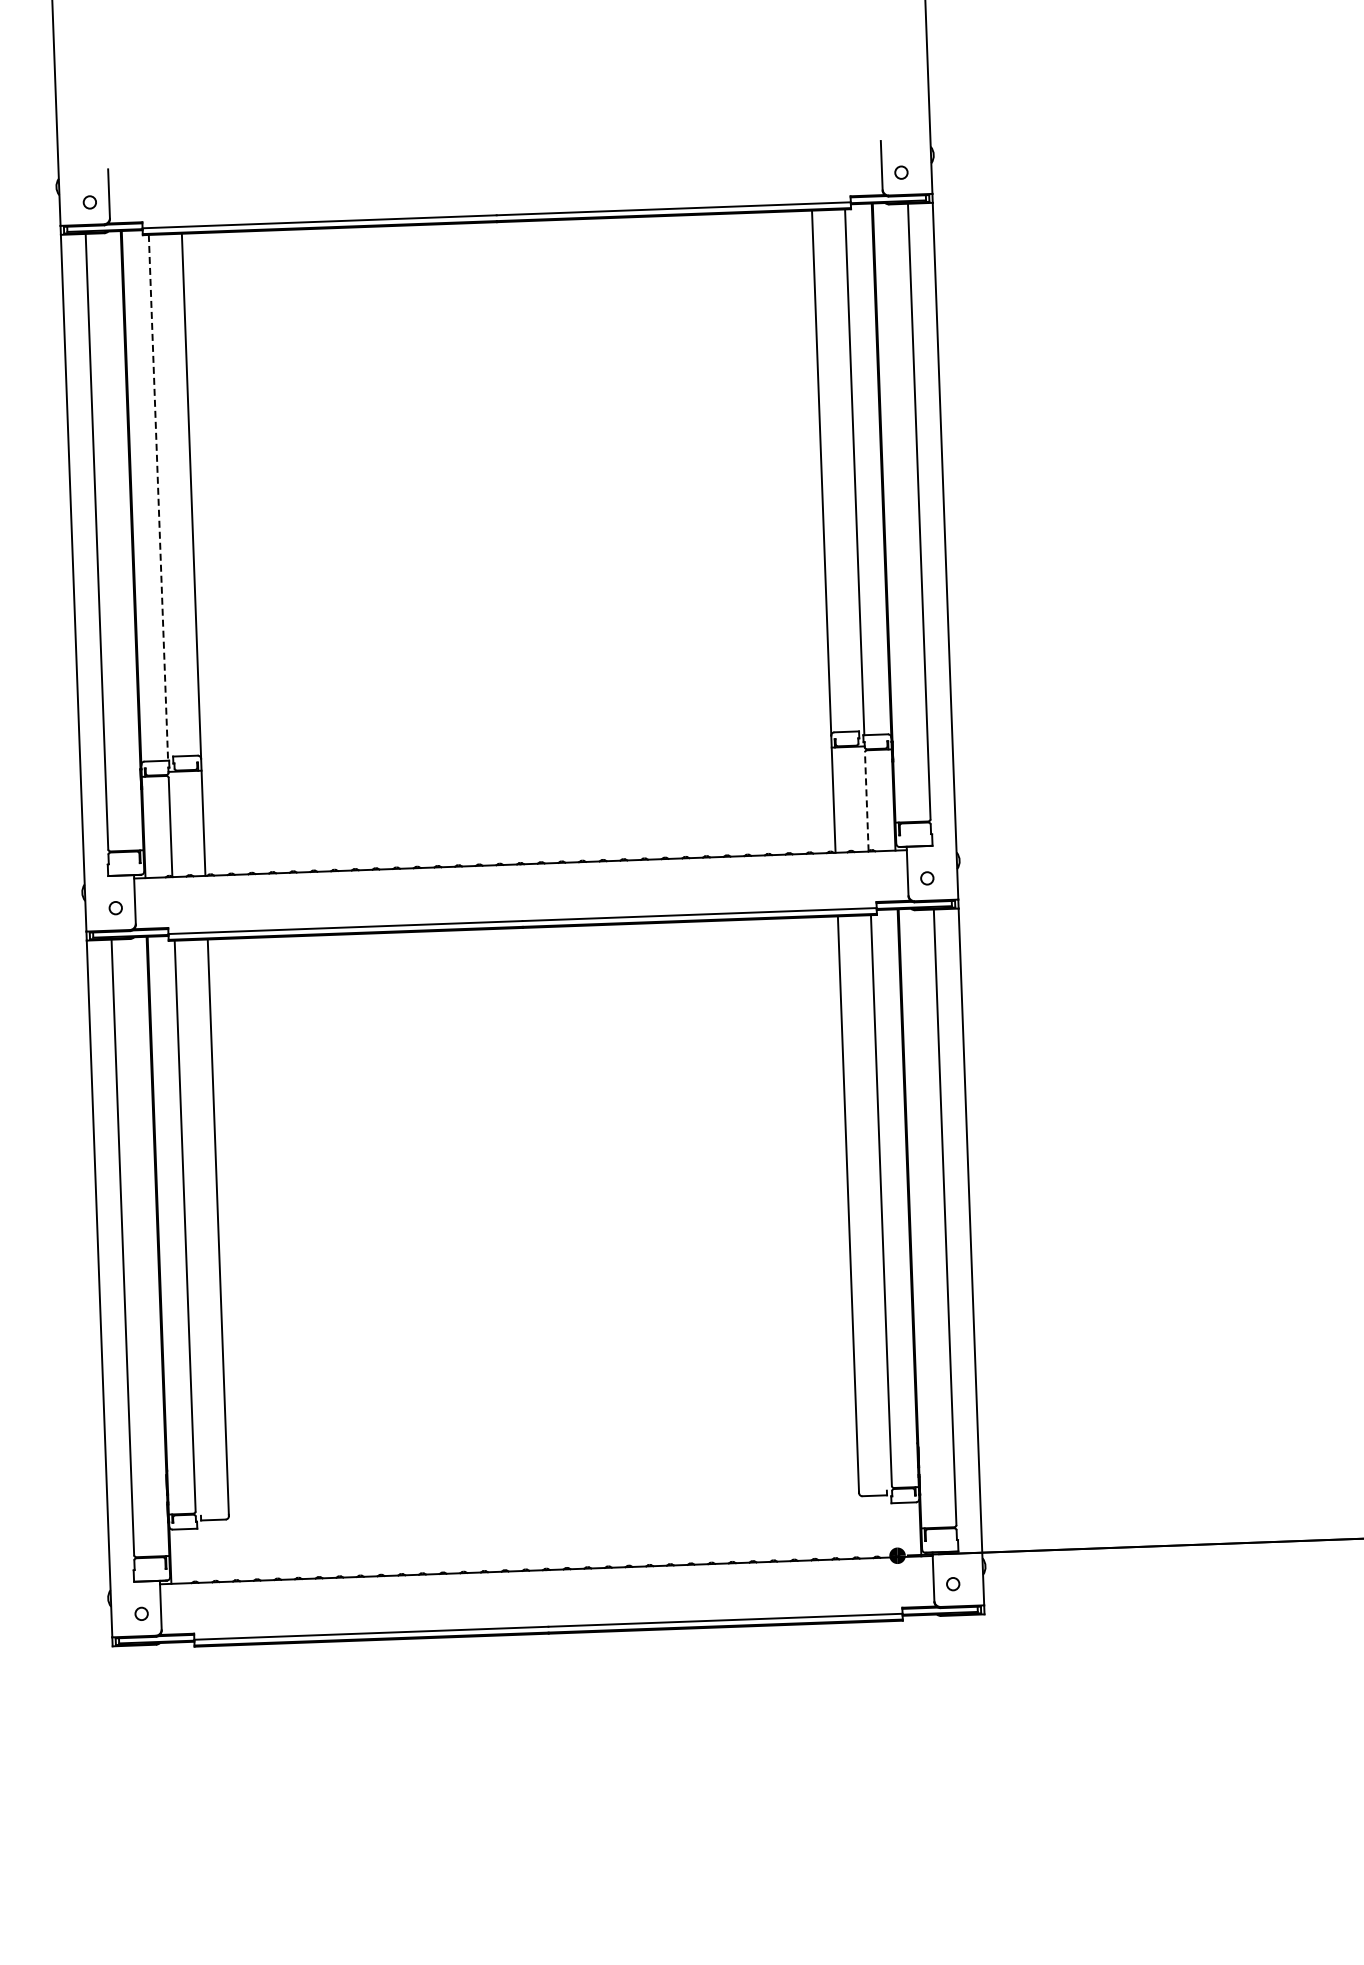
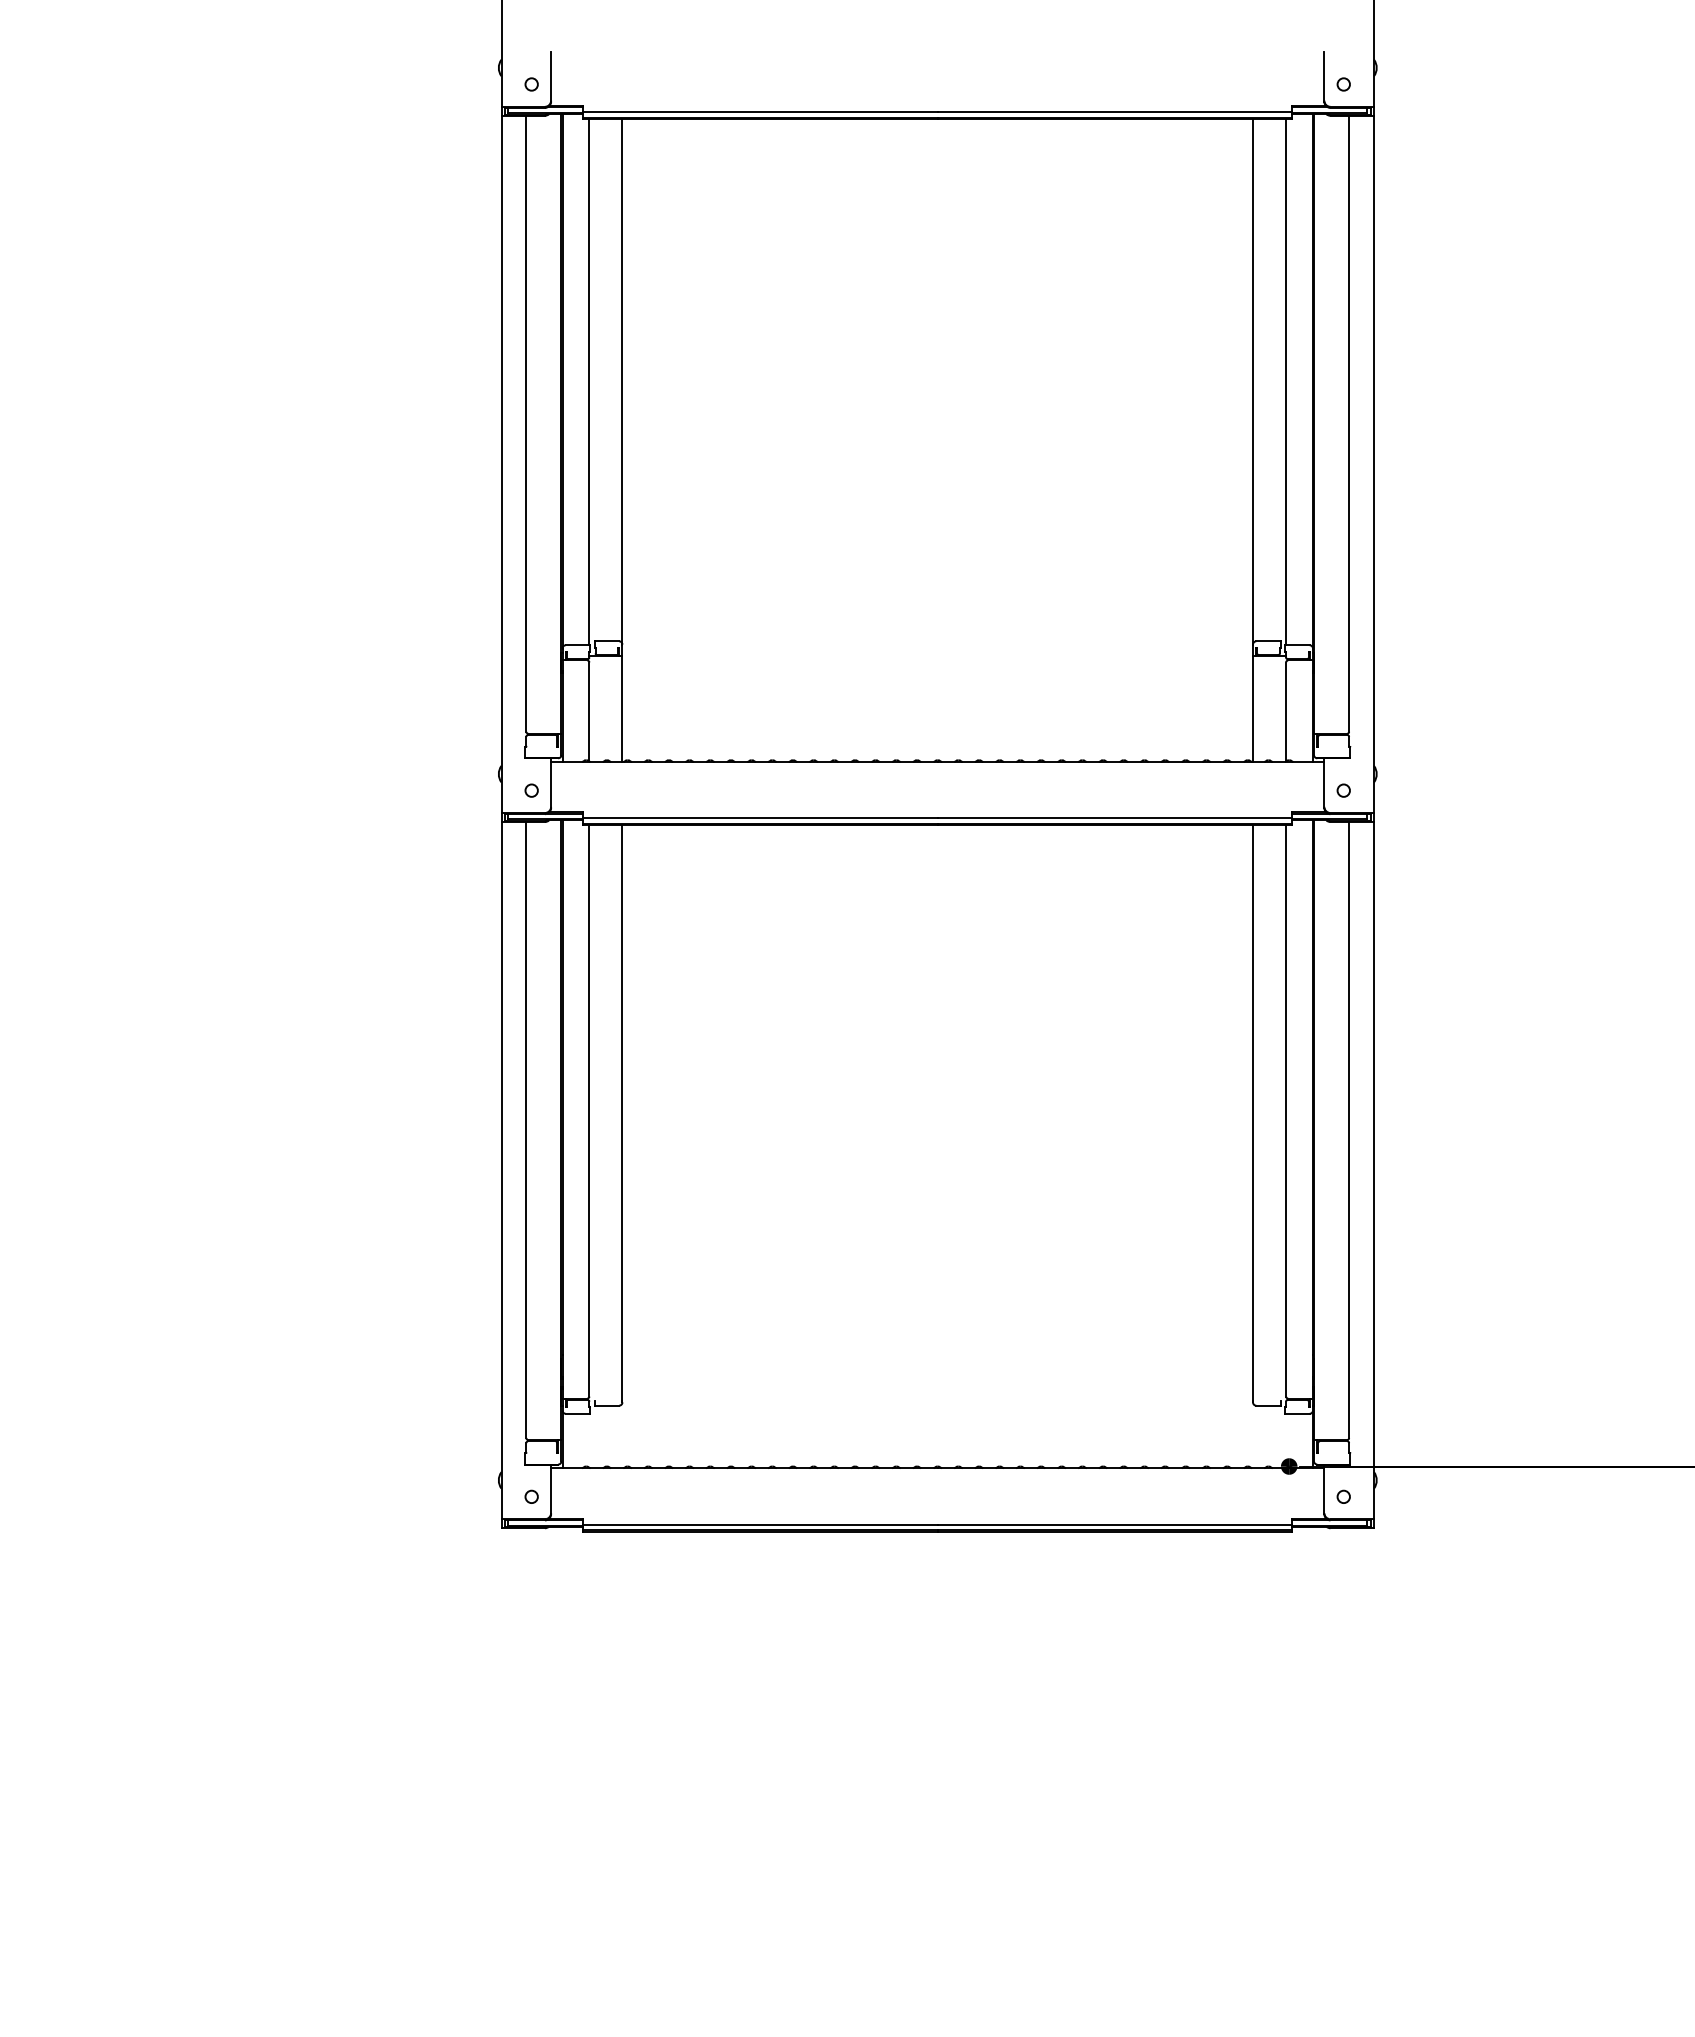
line: (158, 498) -> (589, 382), dashed -> solid
line: (867, 801) -> (1286, 711), dashed -> solid

